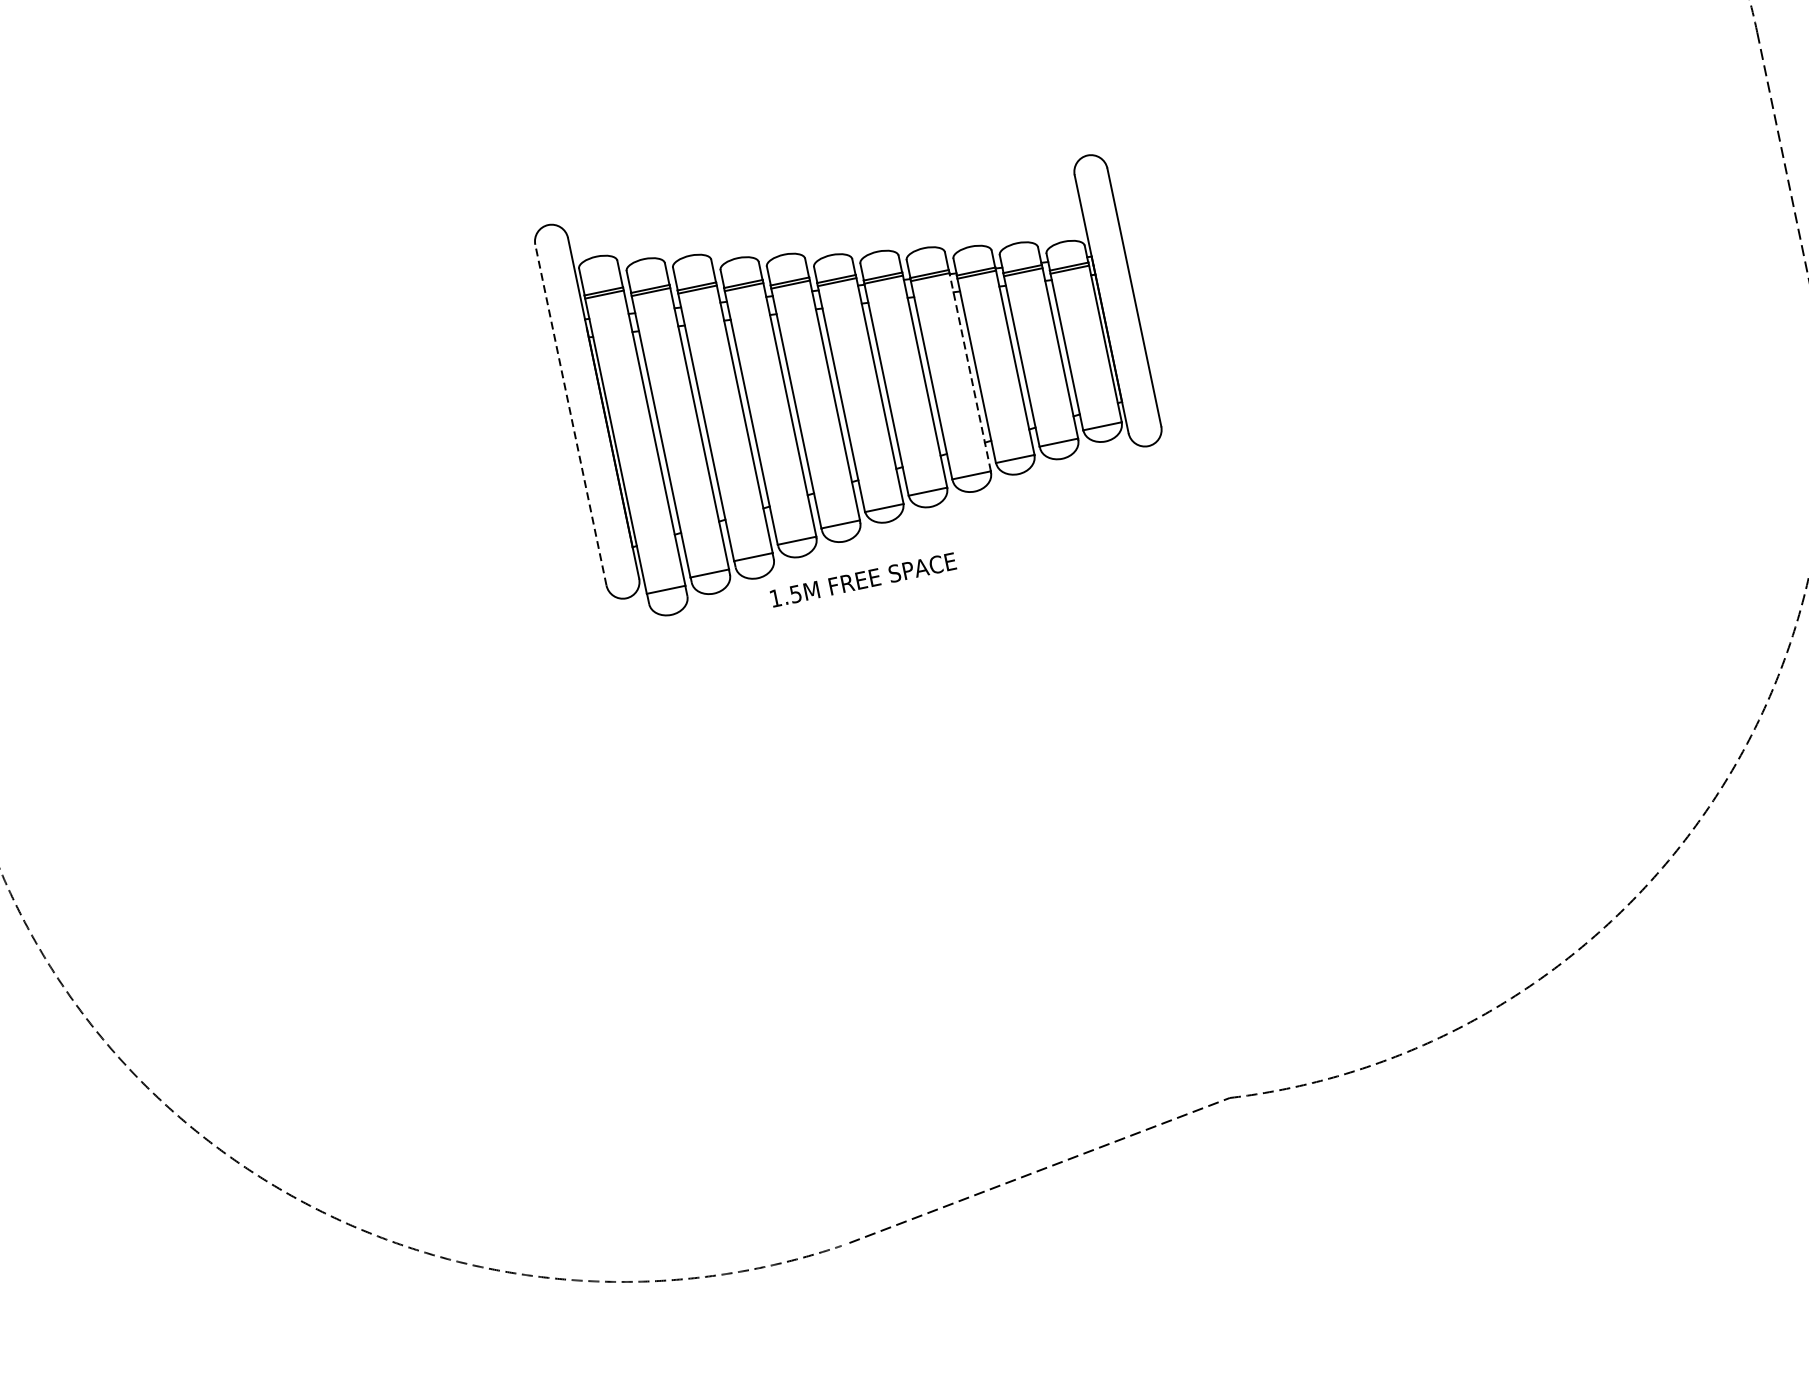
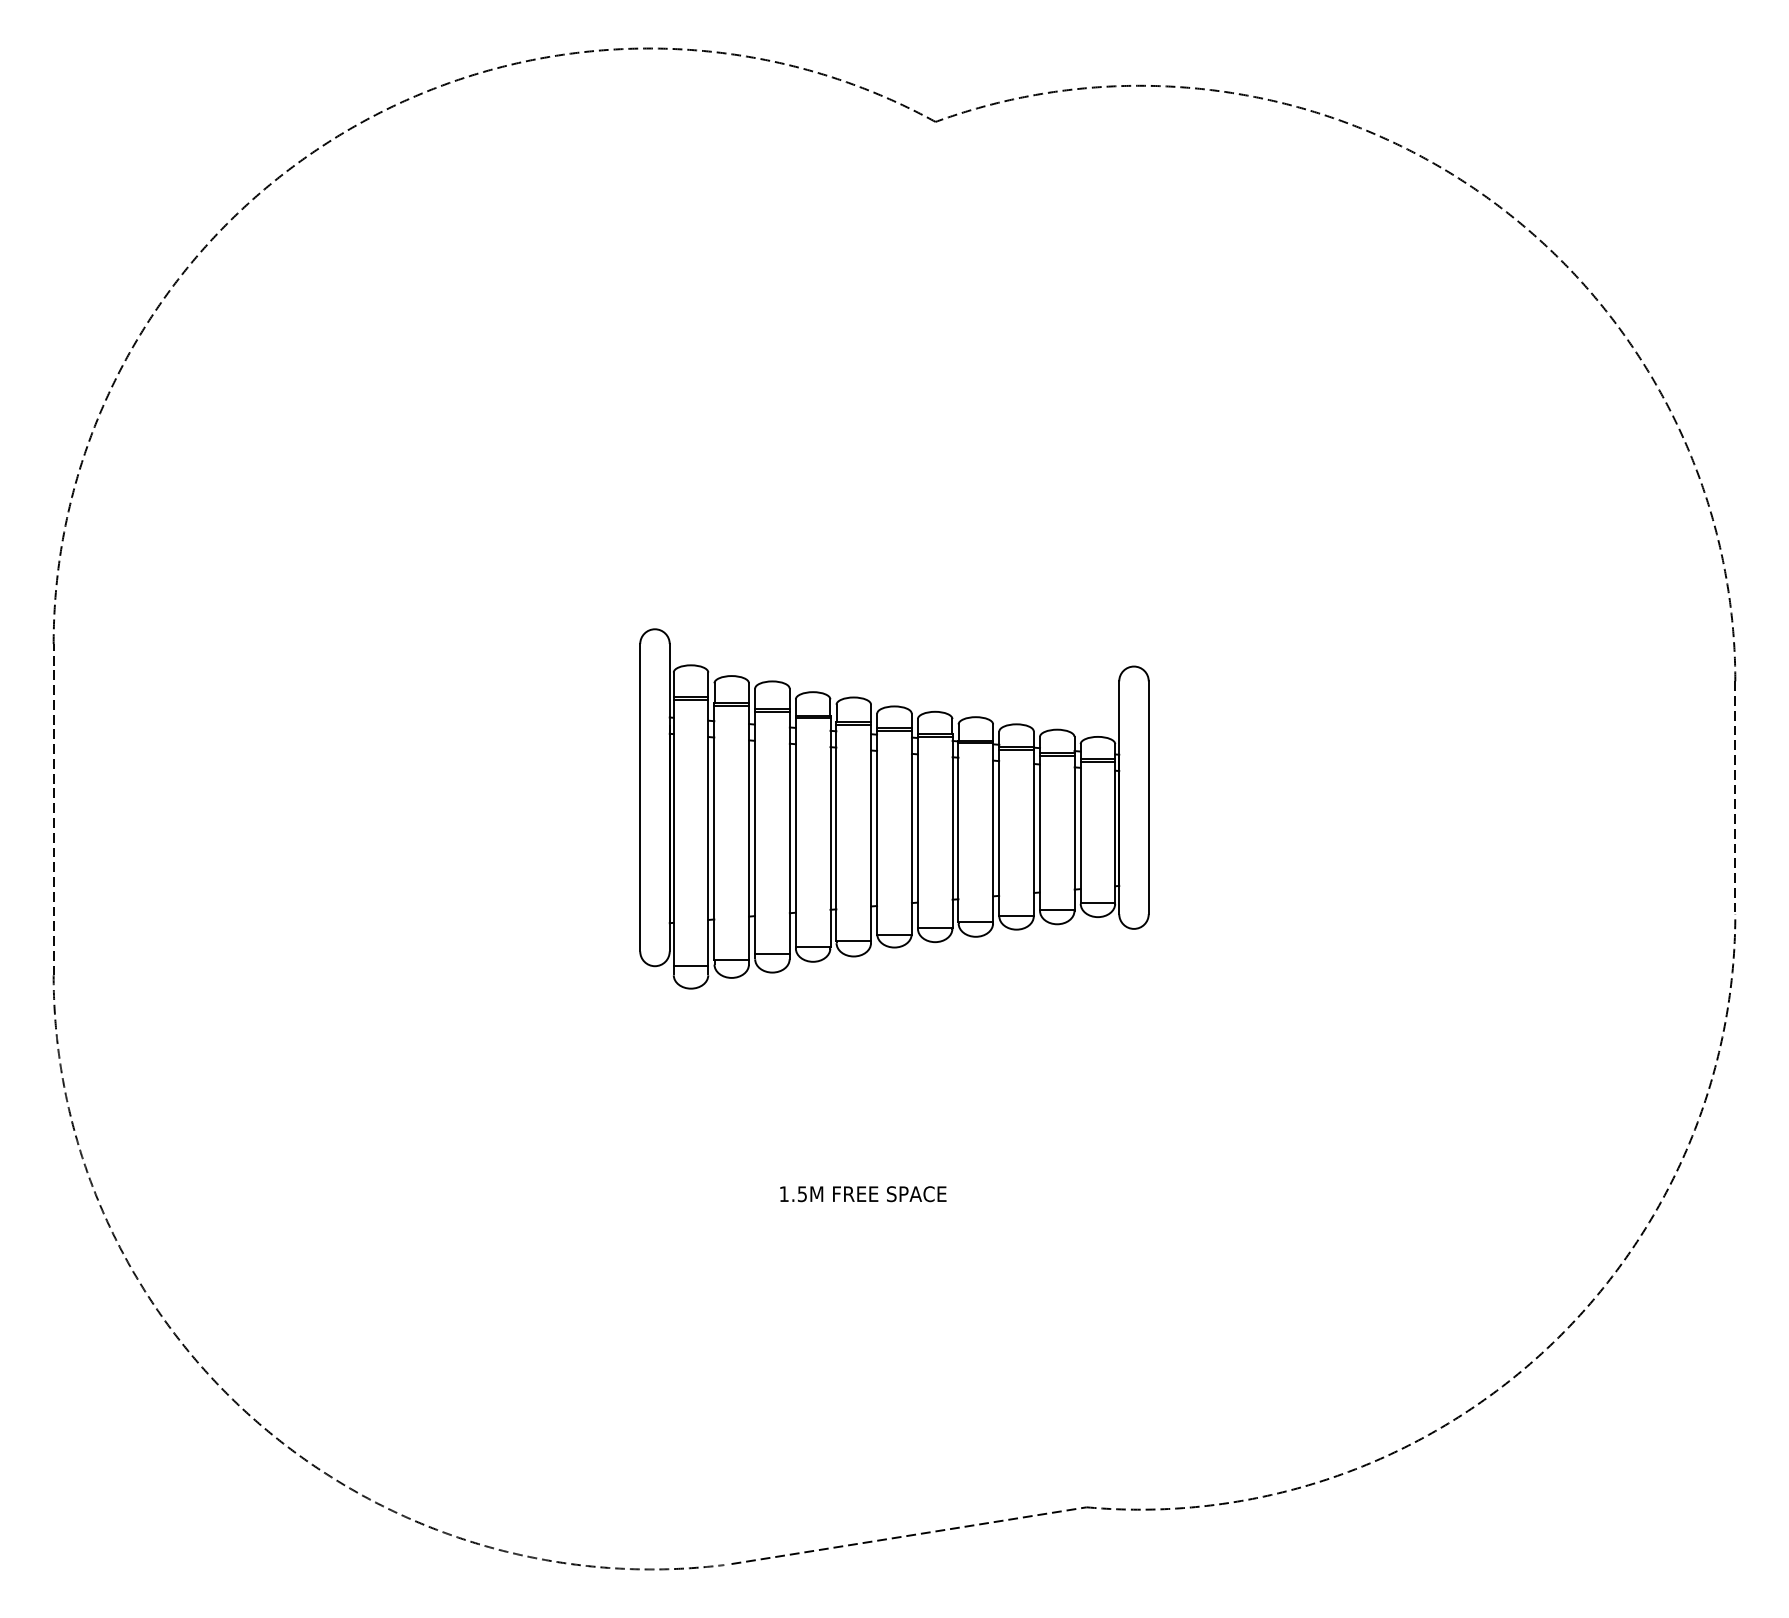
line: (970, 370) -> (993, 831), dashed -> solid
line: (571, 414) -> (640, 797), dashed -> solid
text: (863, 580) -> (863, 1194), moved

